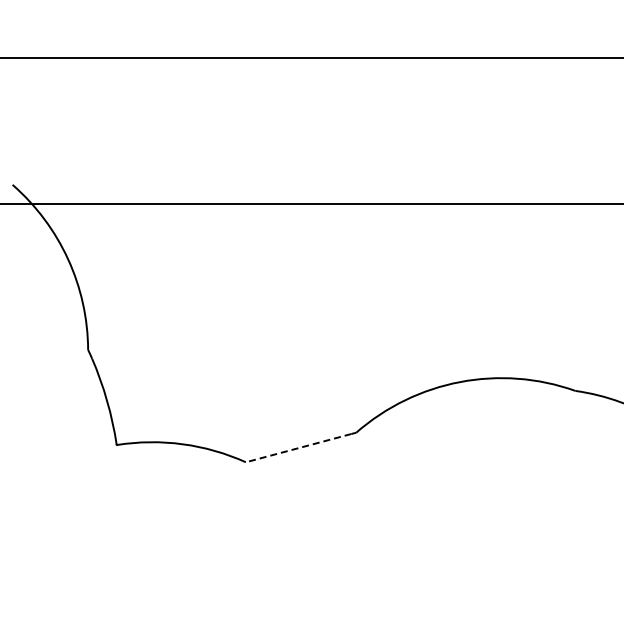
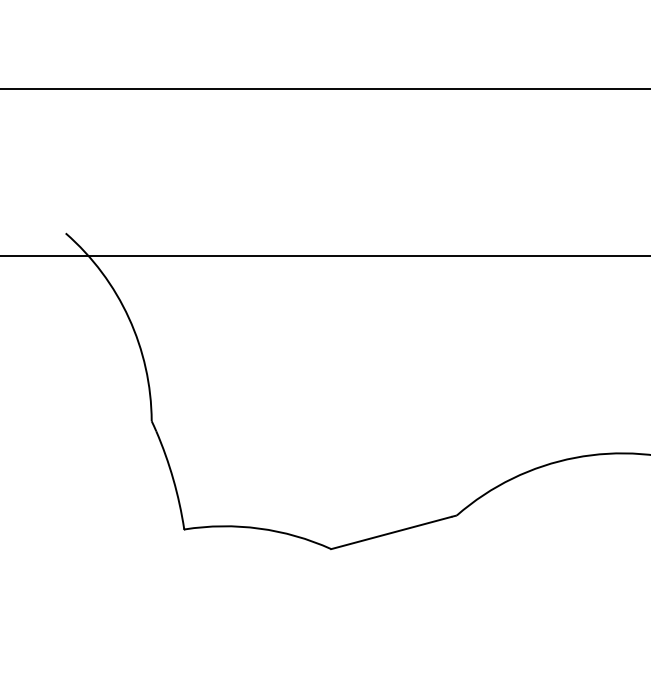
line: (298, 448) -> (391, 533), dashed -> solid

